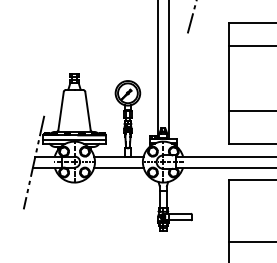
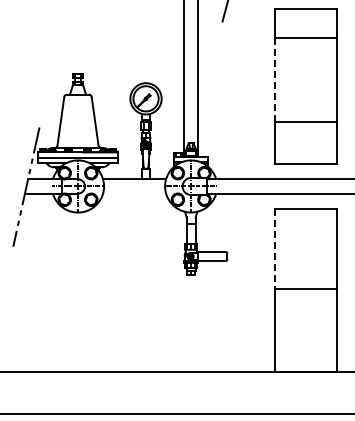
line: (228, 78) -> (274, 80), solid -> dashed
line: (118, 167) -> (134, 193), removed
line: (228, 211) -> (274, 249), solid -> dashed

